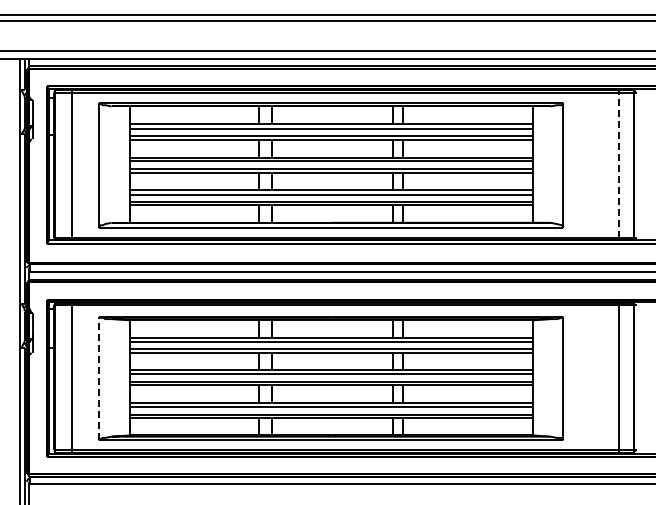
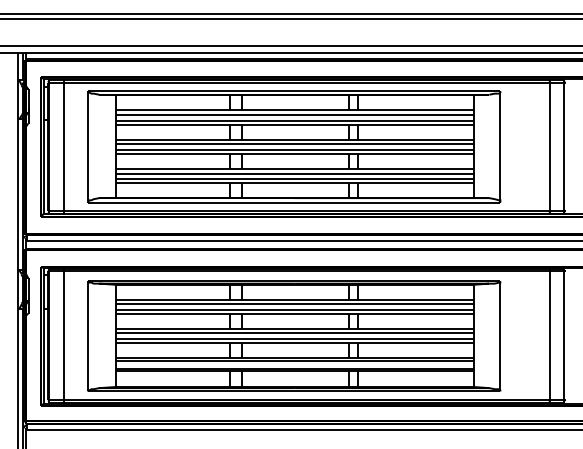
line: (619, 165) -> (550, 147), dashed -> solid
line: (99, 378) -> (88, 336), dashed -> solid

